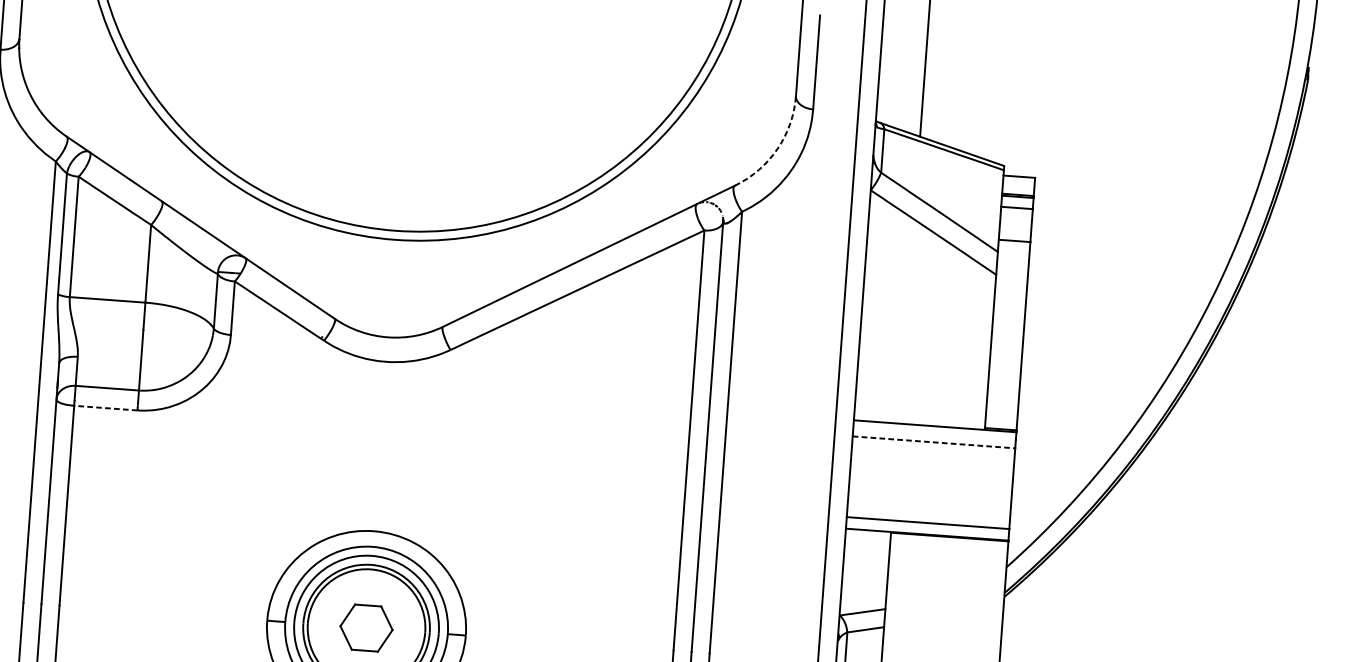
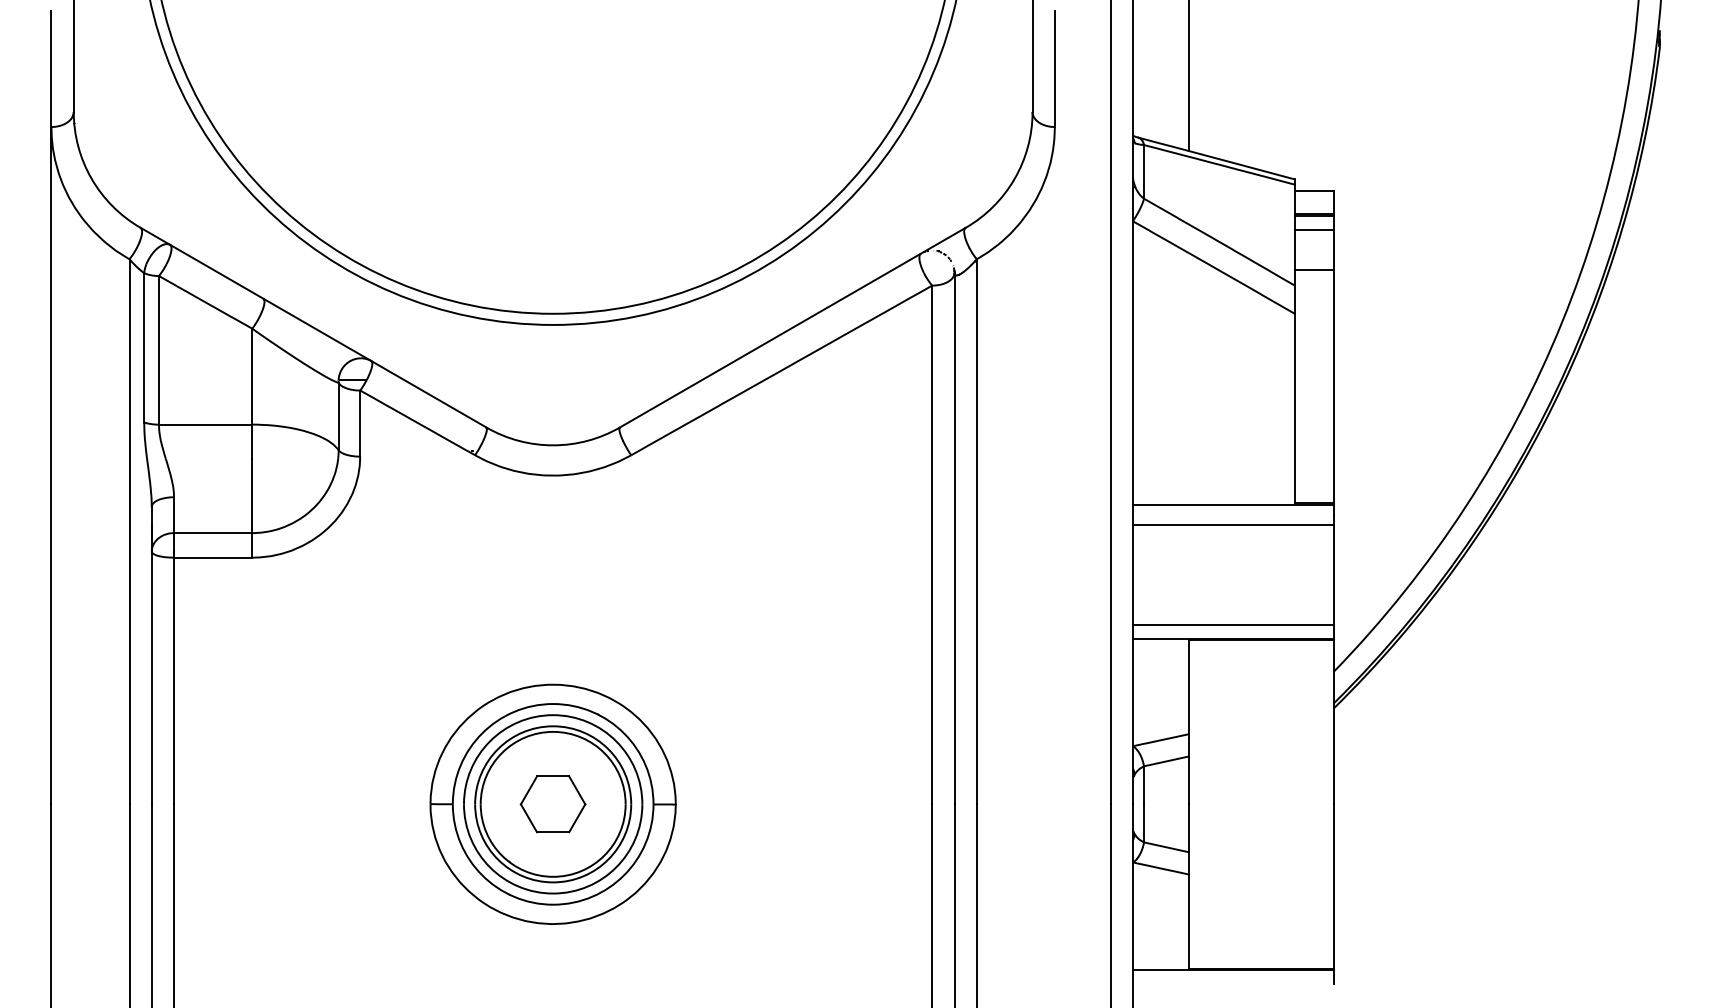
arc: (777, 148) -> (1014, 178), dashed -> solid
line: (105, 407) -> (212, 557), dashed -> solid
line: (934, 442) -> (1233, 525), dashed -> solid

